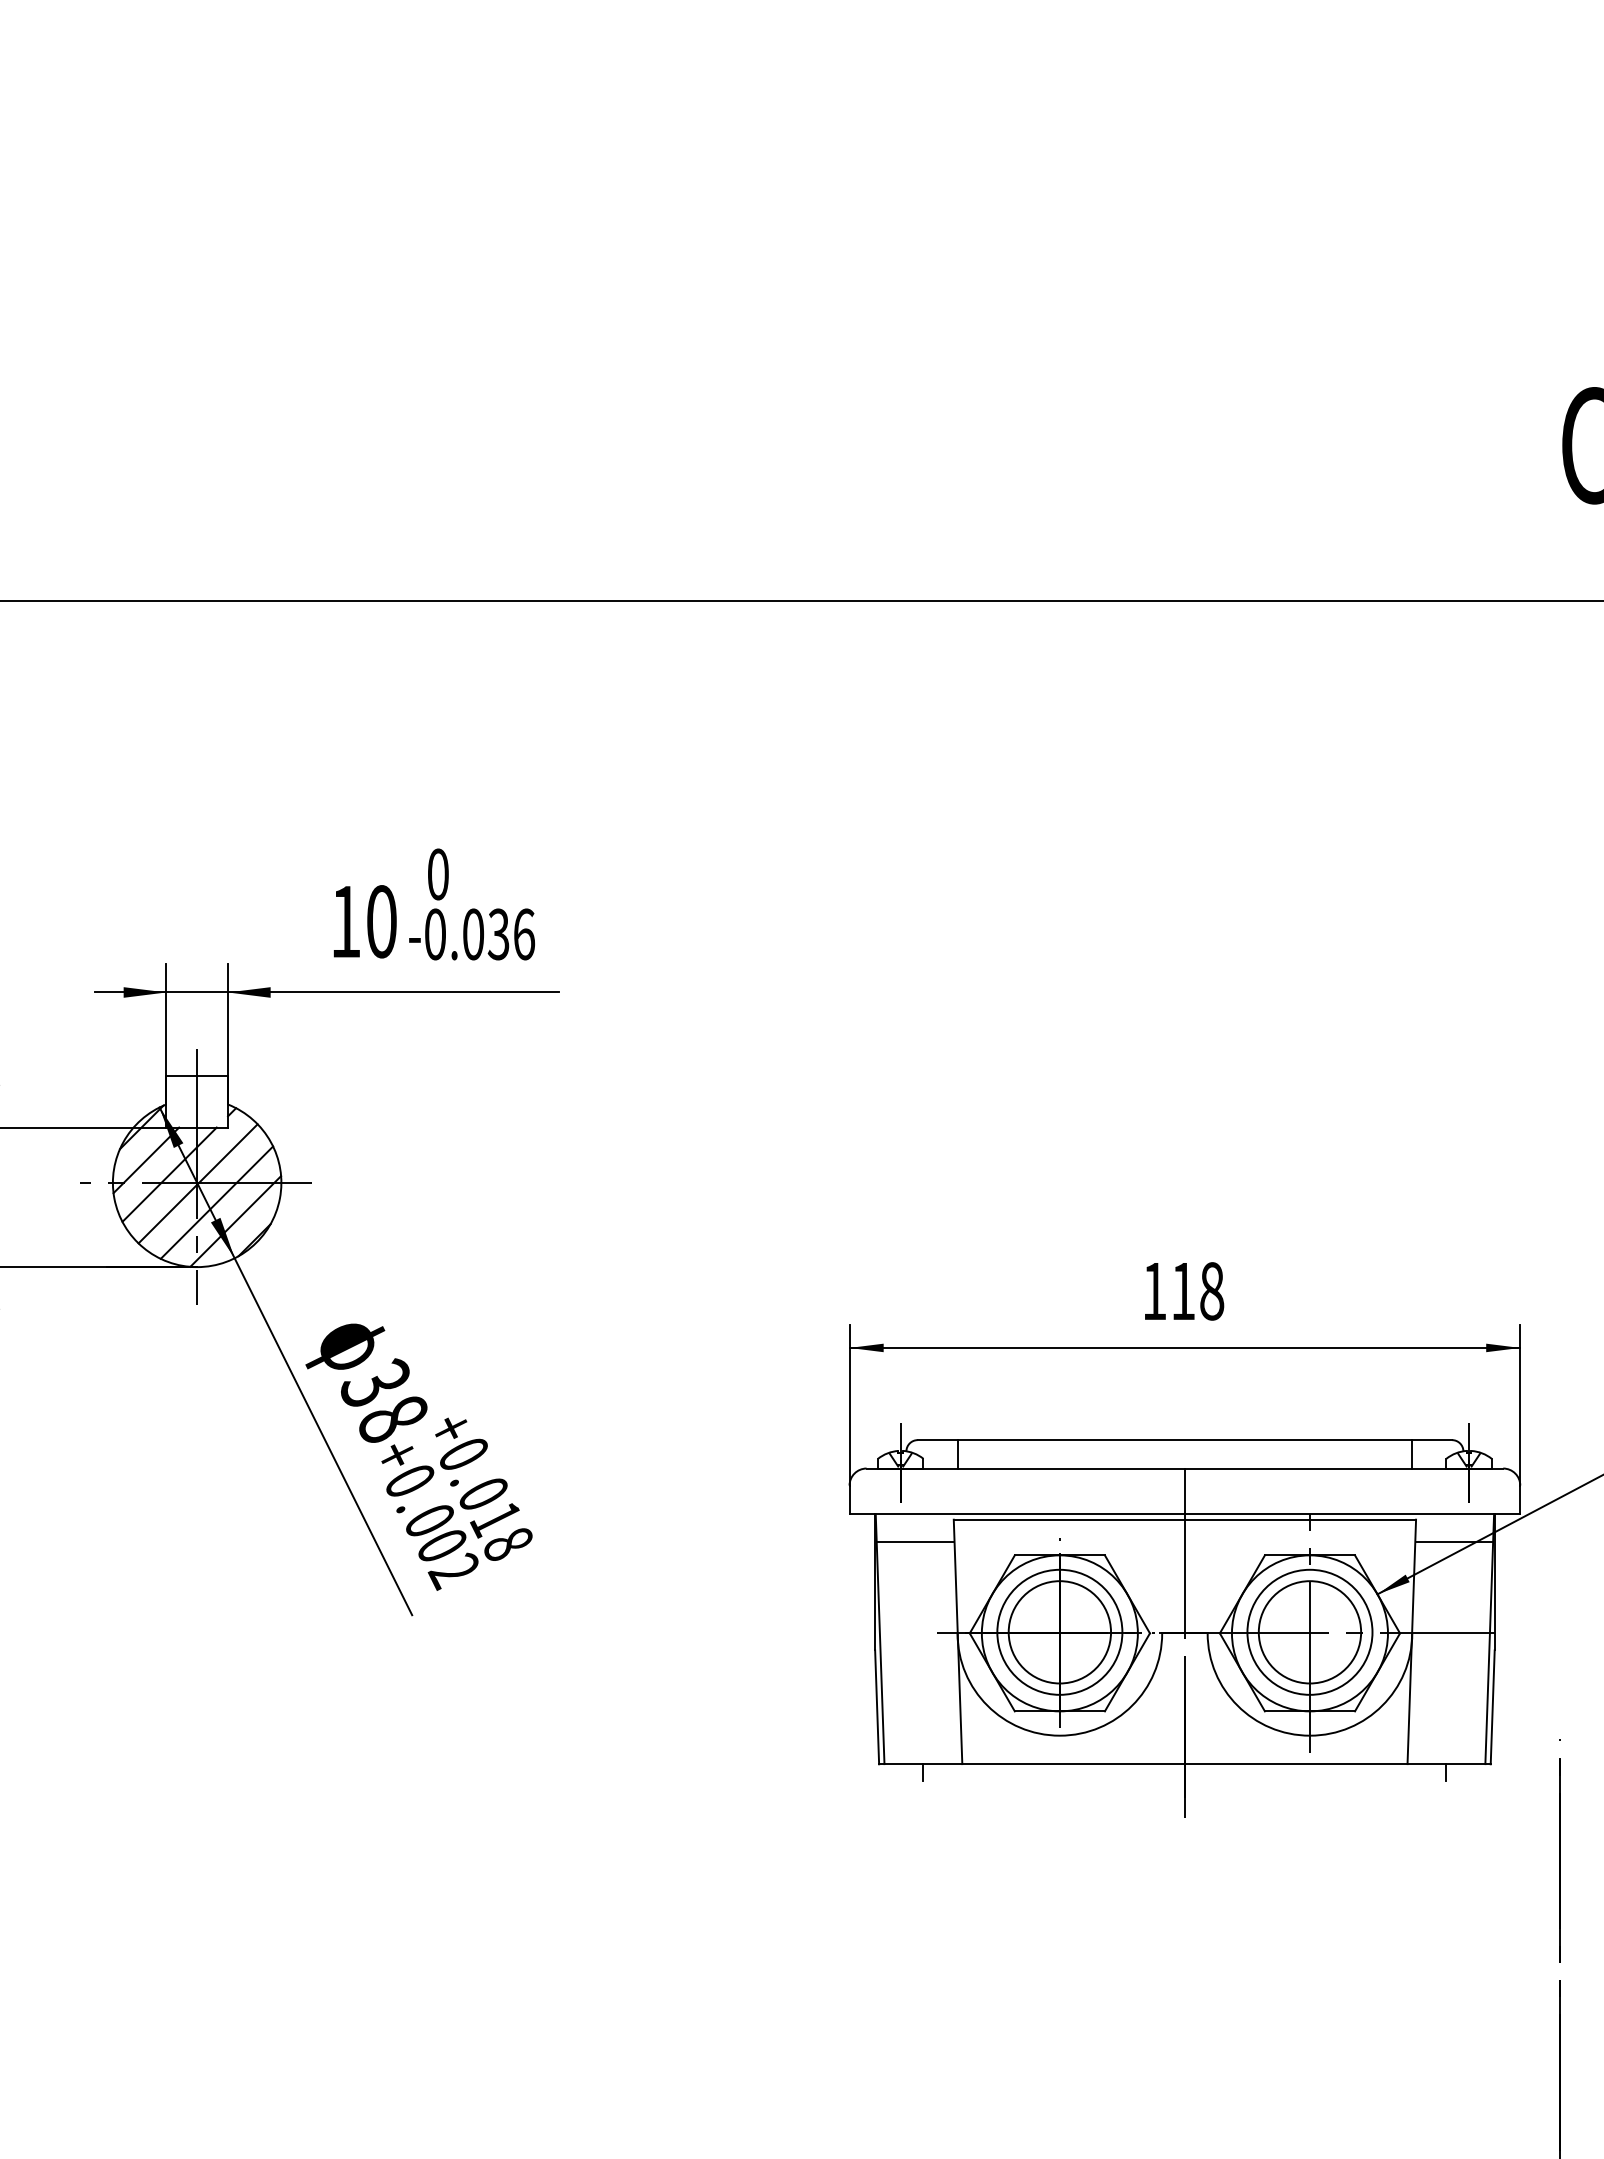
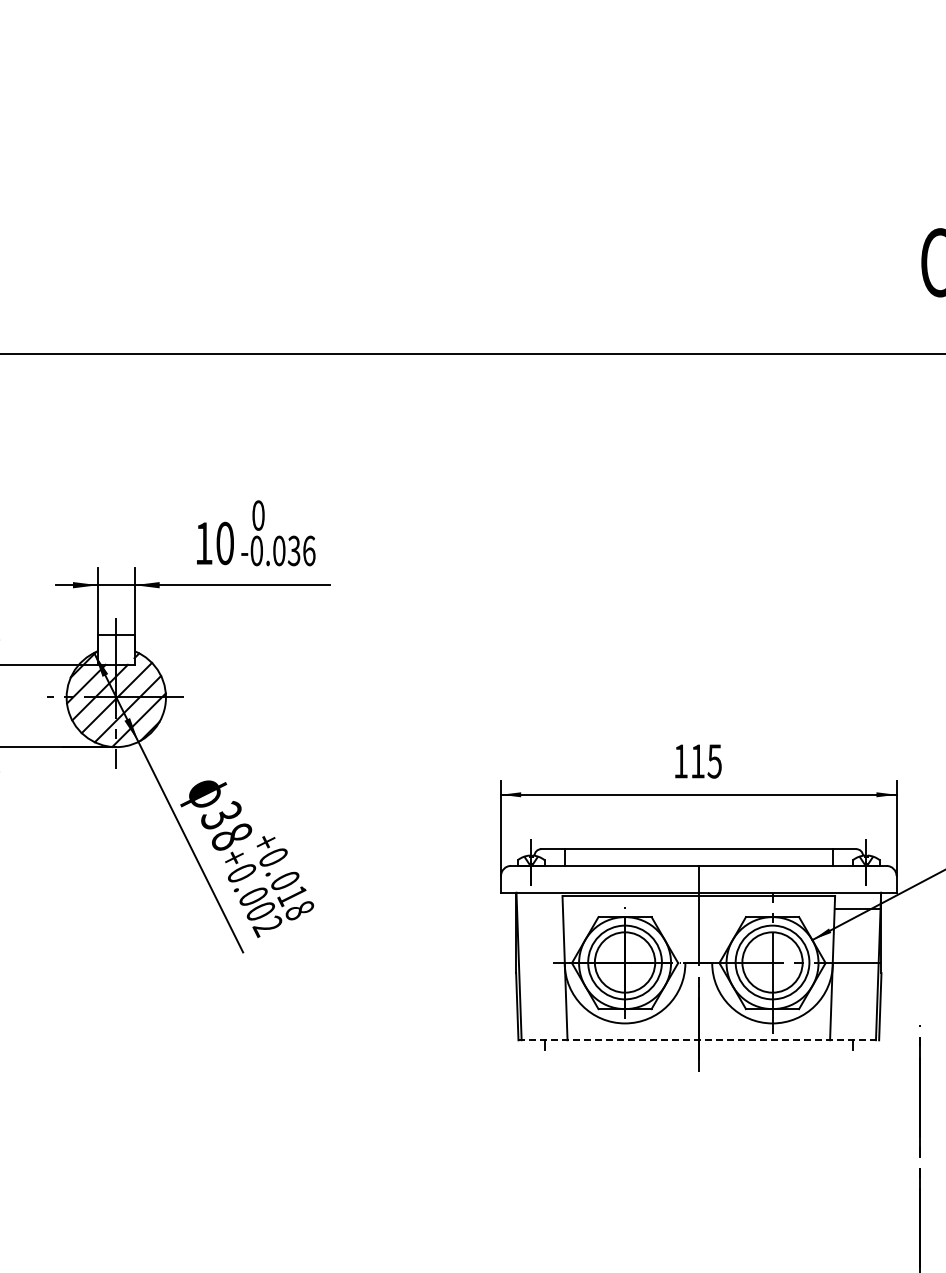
text: (1211, 1291) -> (714, 761), 118 -> 115
line: (914, 1542) -> (539, 909), removed
line: (1186, 1764) -> (699, 1040), solid -> dashed

